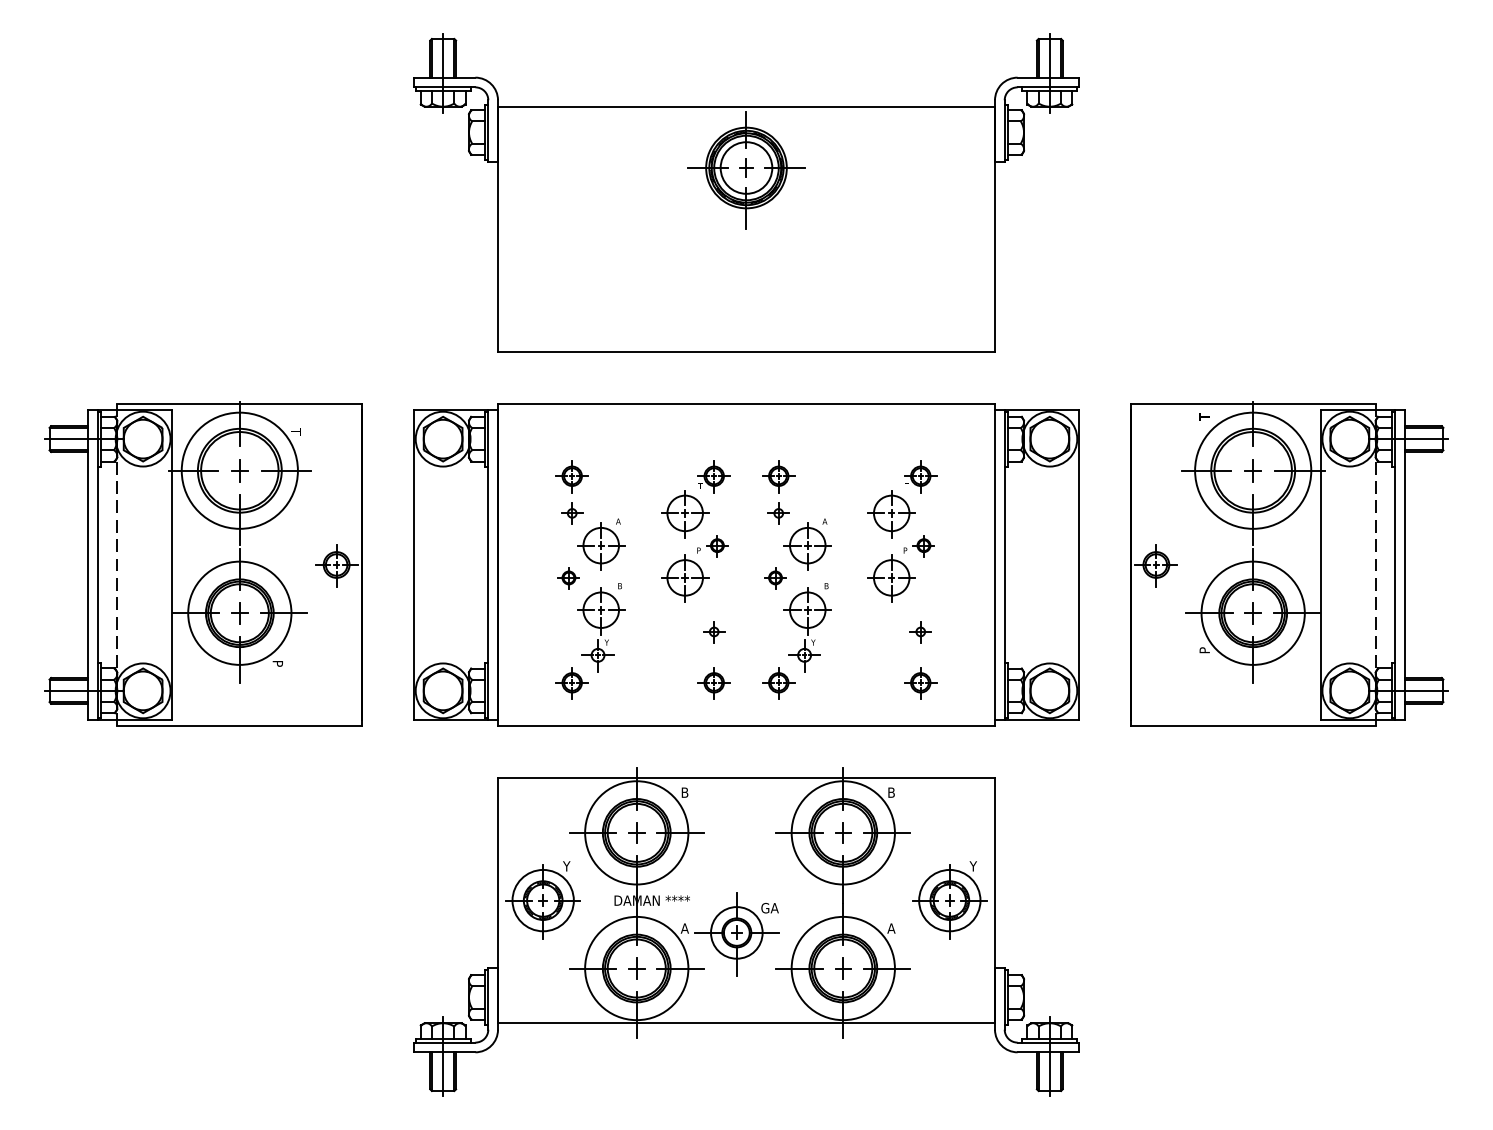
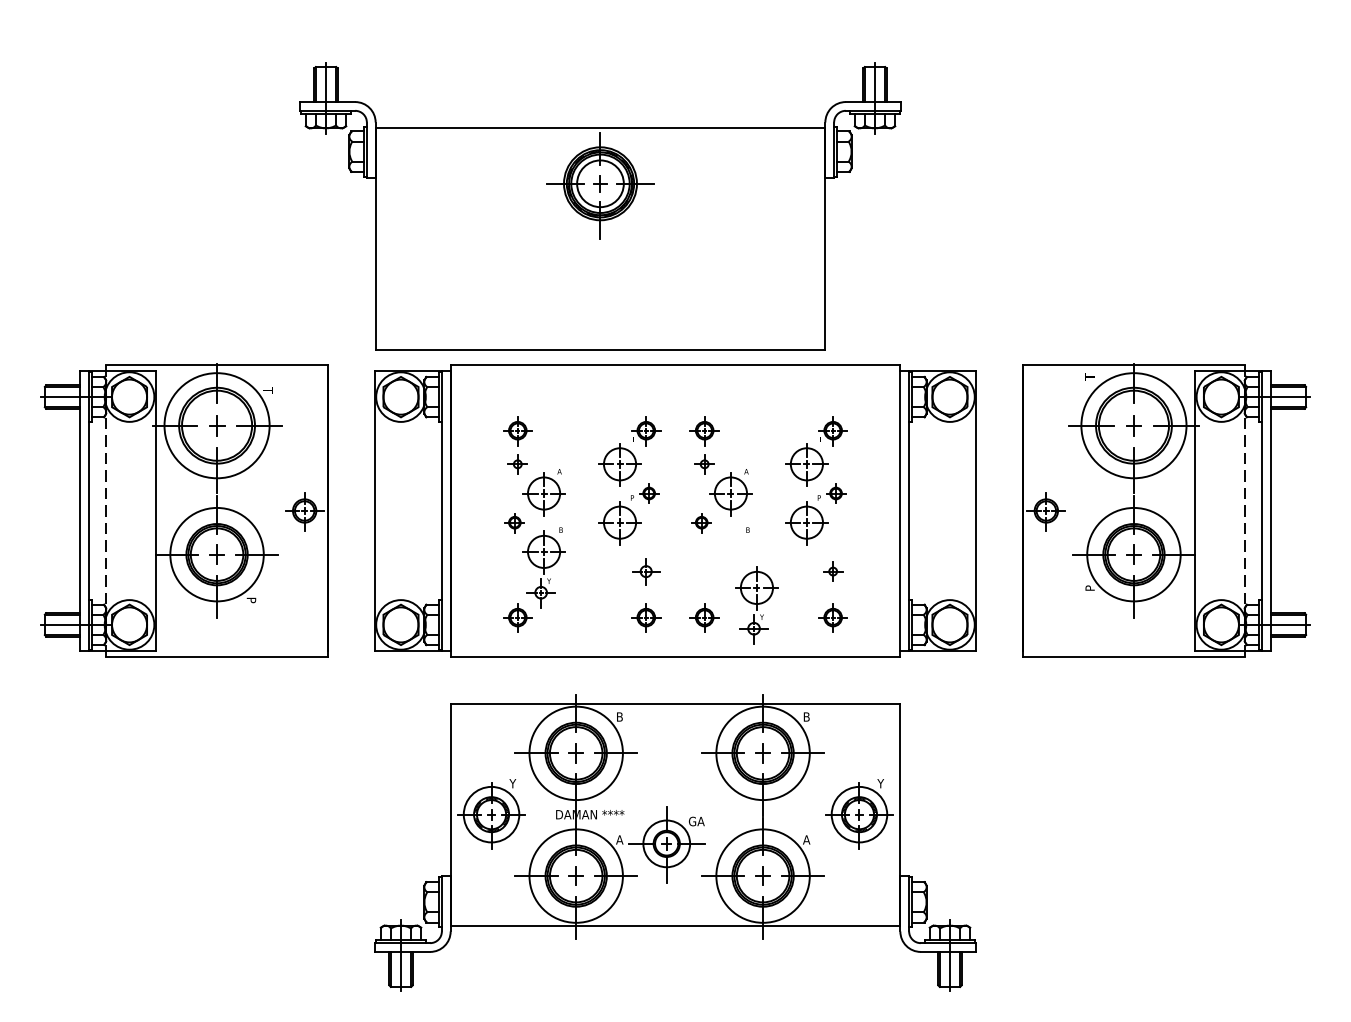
part: (746, 193) -> (600, 206), moved
part: (807, 629) -> (756, 605), moved
part: (714, 631) -> (646, 571), size x1.4

